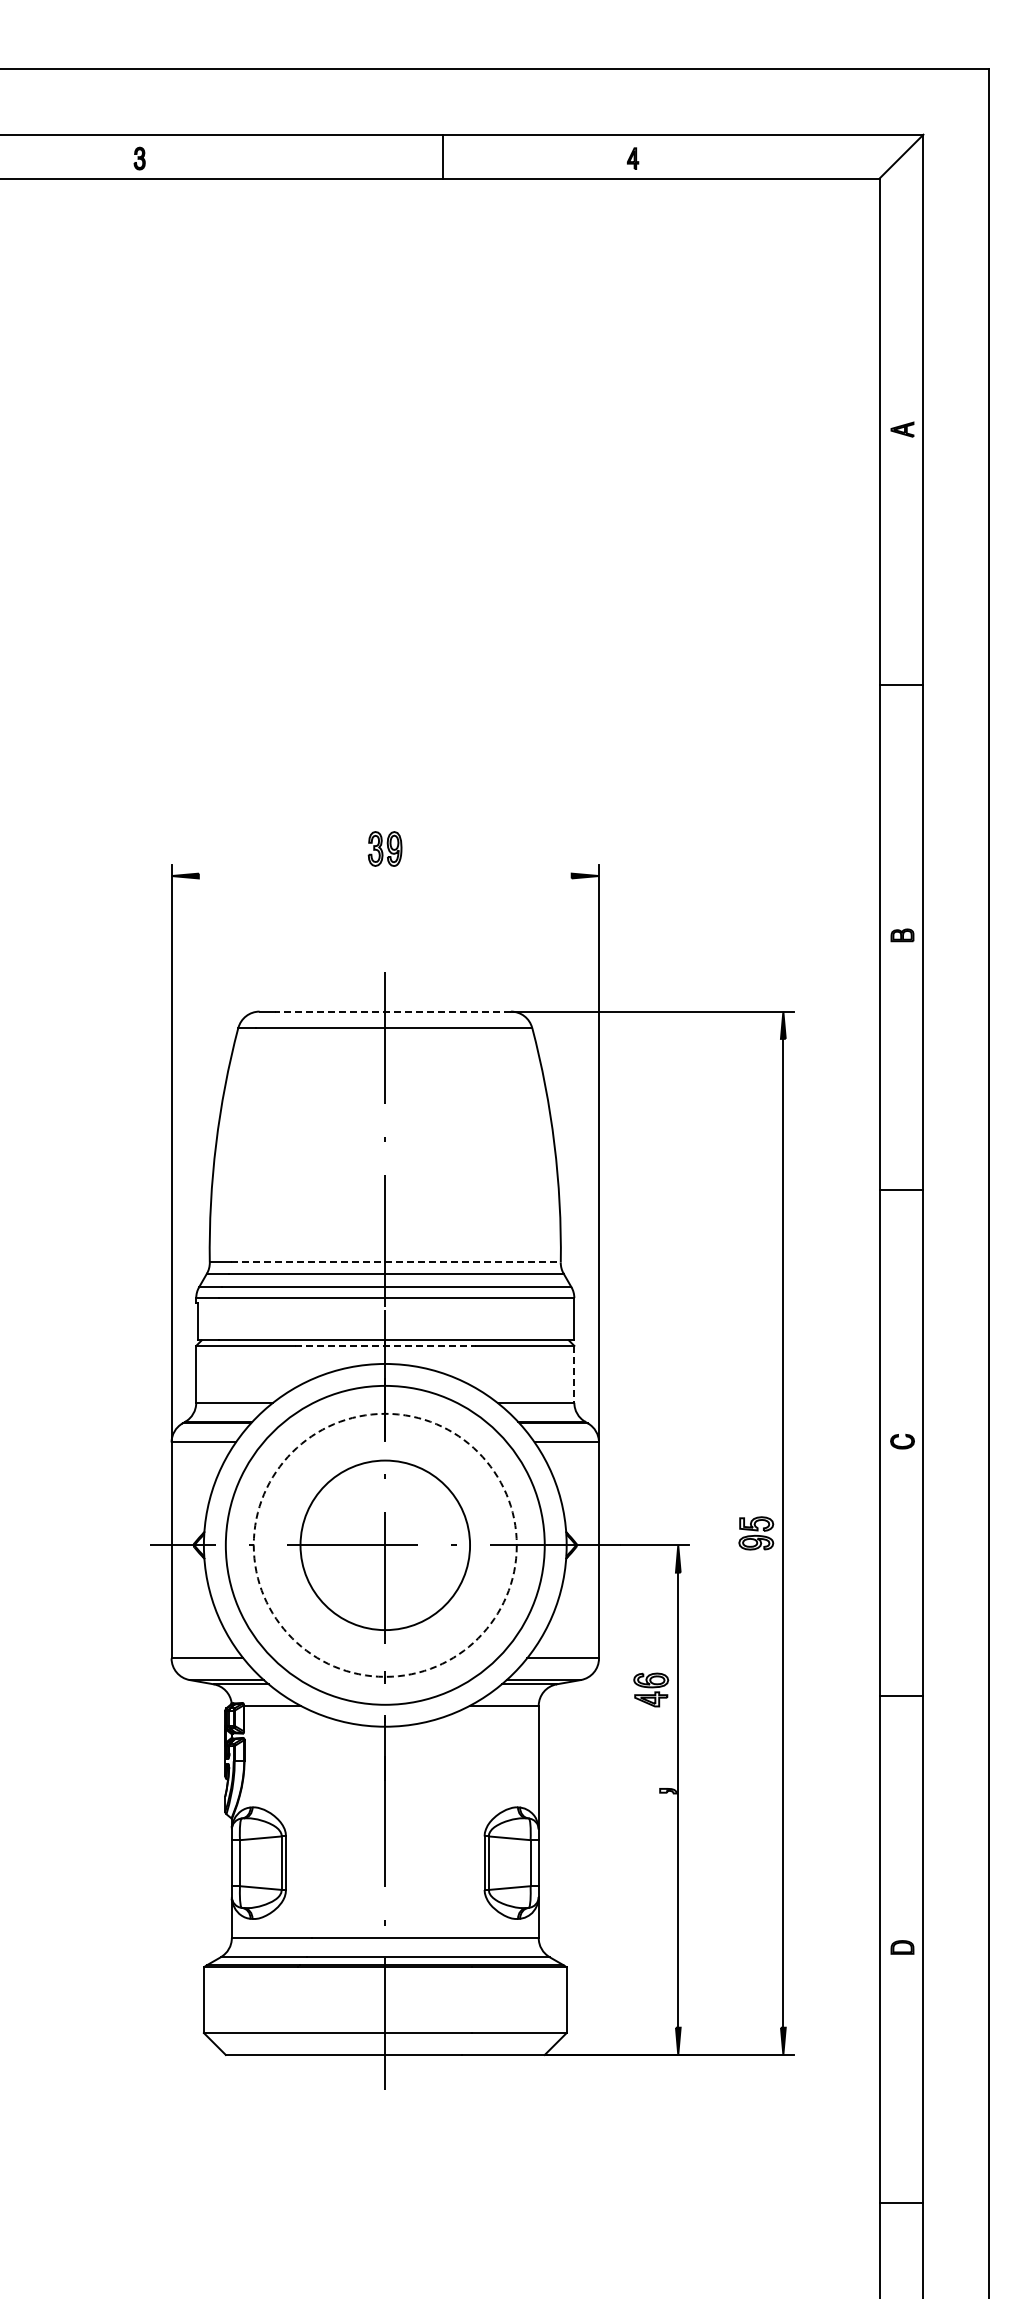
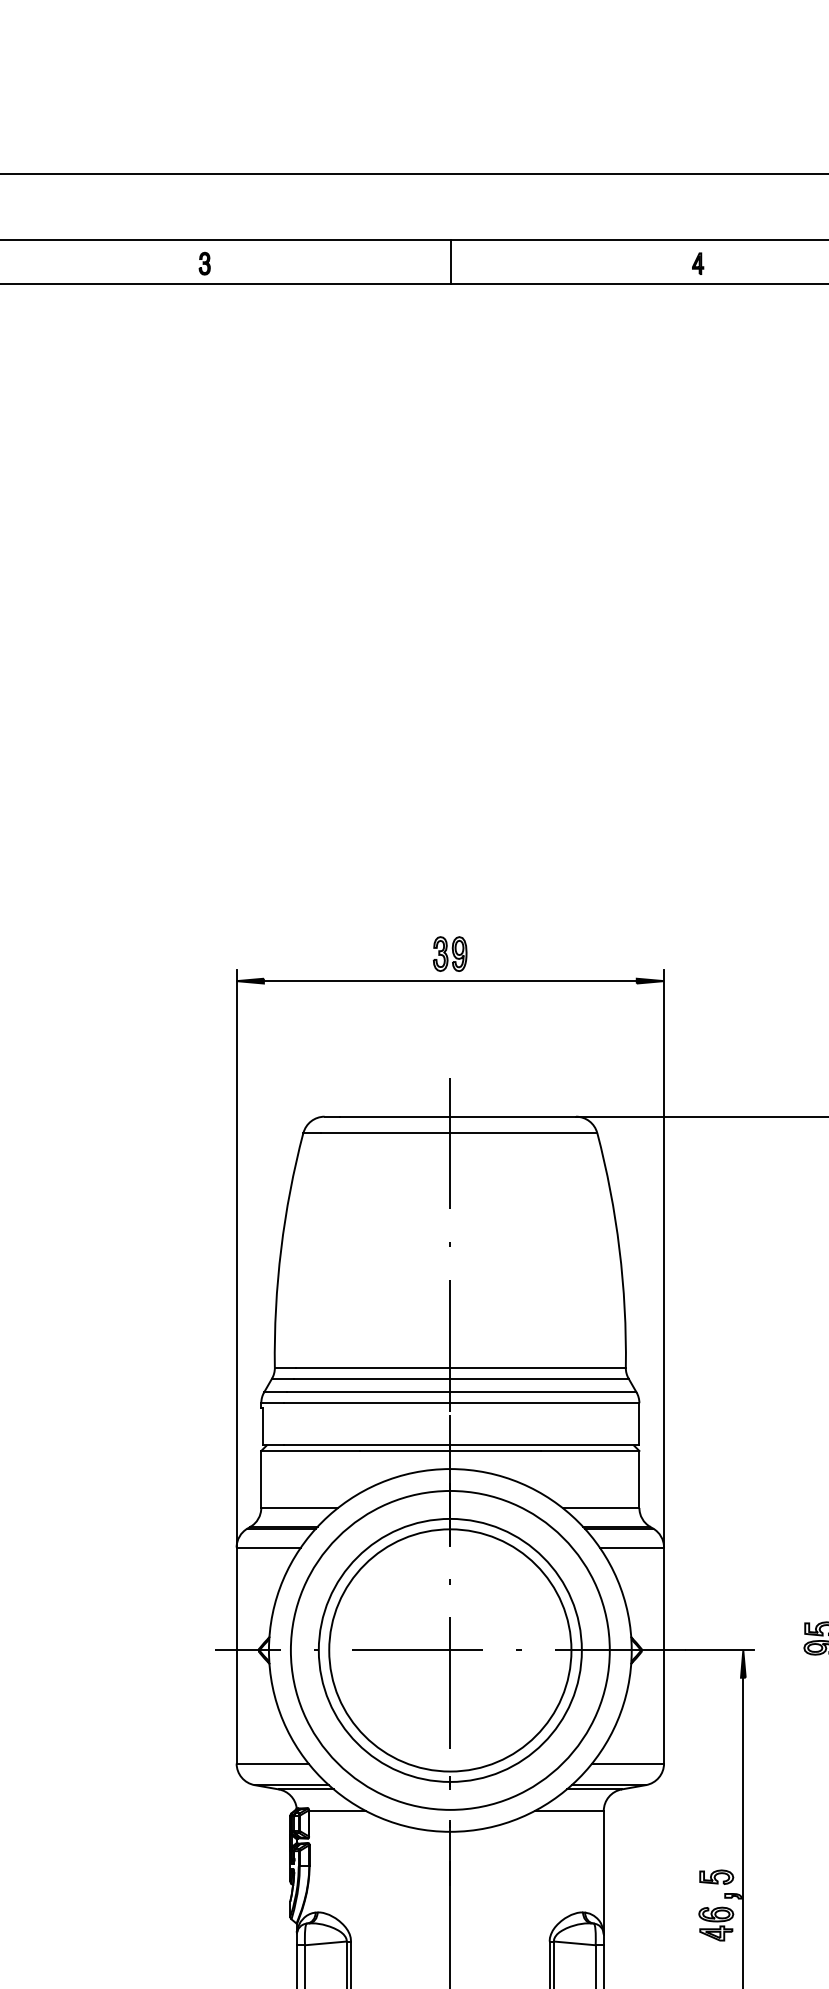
line: (443, 156) -> (451, 261), moved
line: (384, 876) -> (449, 981), added
line: (392, 1011) -> (457, 1116), dashed -> solid
line: (396, 1262) -> (461, 1367), dashed -> solid
line: (385, 1345) -> (450, 1450), dashed -> solid
line: (574, 1374) -> (639, 1479), dashed -> solid
circle: (384, 1544) -> (449, 1649), dashed -> solid
circle: (385, 1545) -> (450, 1650), size x1.43
part: (651, 1689) -> (716, 1923), moved
part: (651, 1771) -> (716, 1876), added

